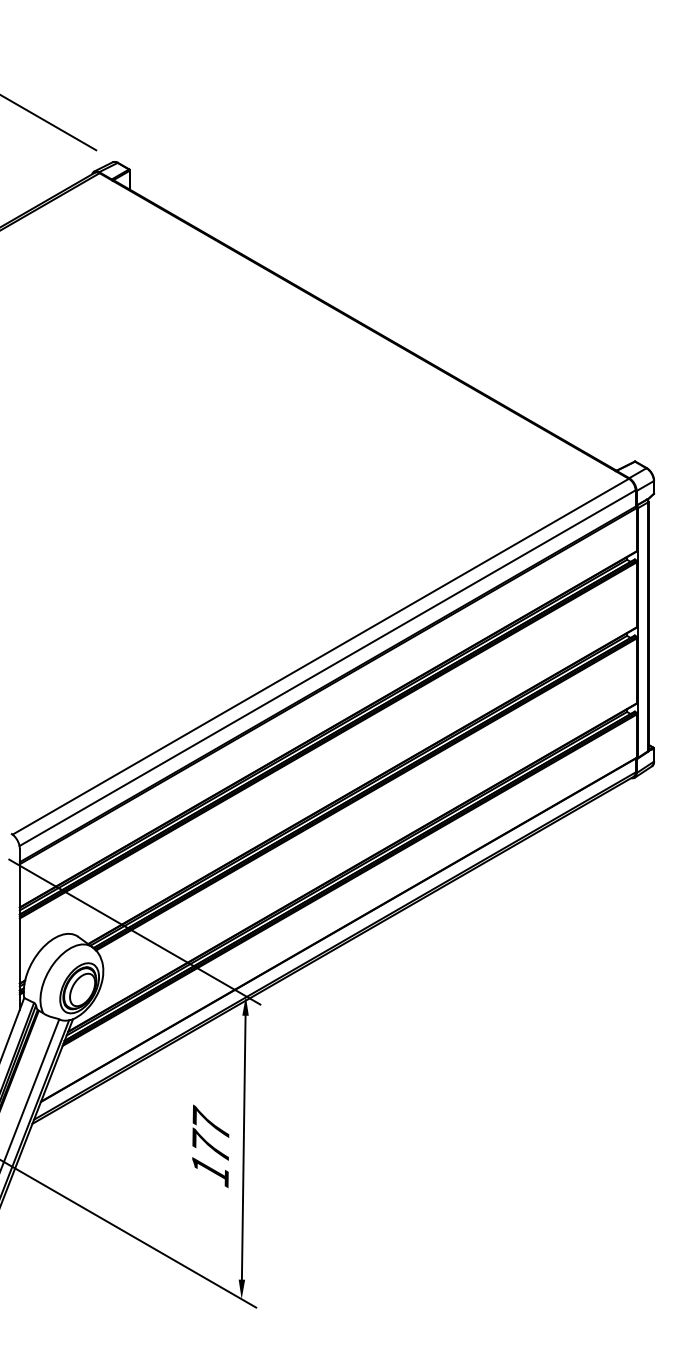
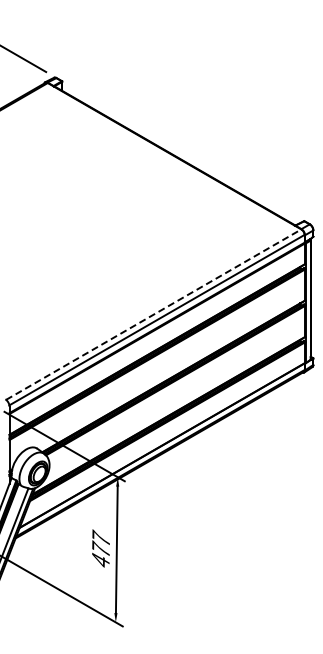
line: (322, 656) -> (154, 314), solid -> dashed
text: (209, 1169) -> (100, 560), 177 -> 477

